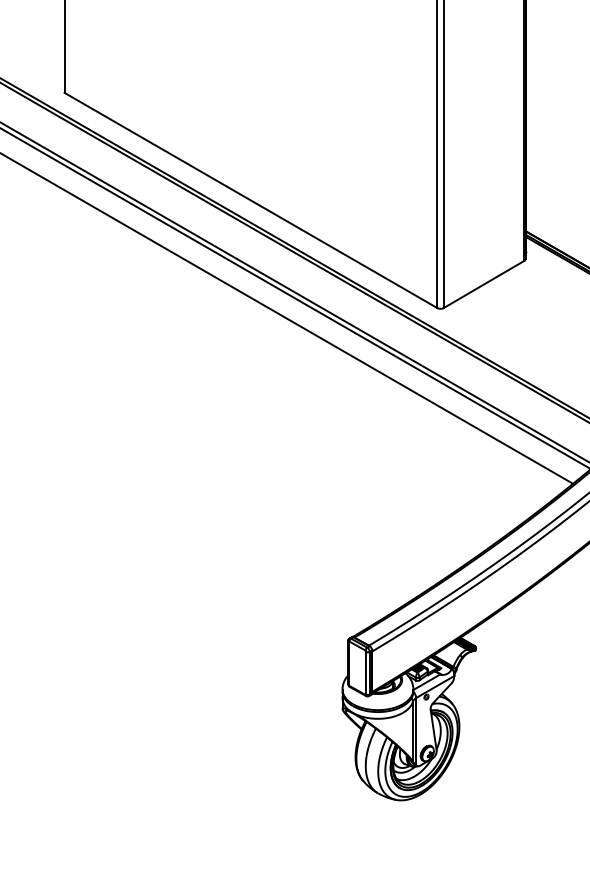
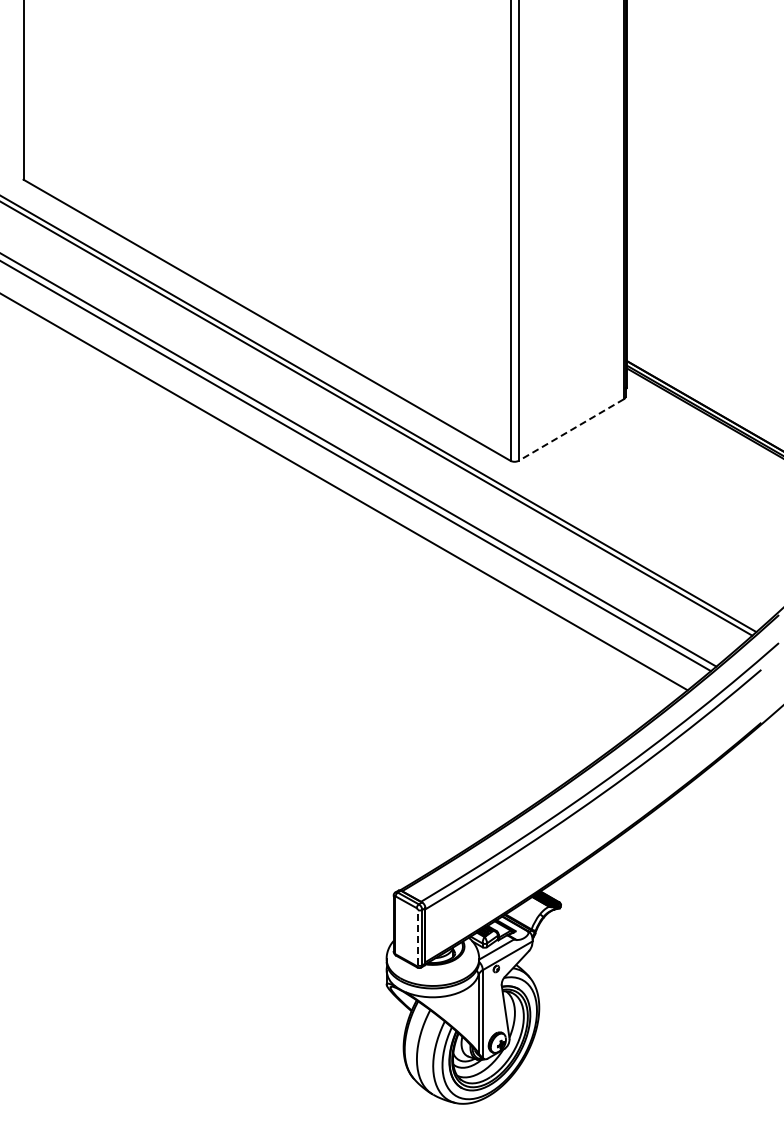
line: (484, 284) -> (571, 430), solid -> dashed
line: (366, 673) -> (417, 937), solid -> dashed

